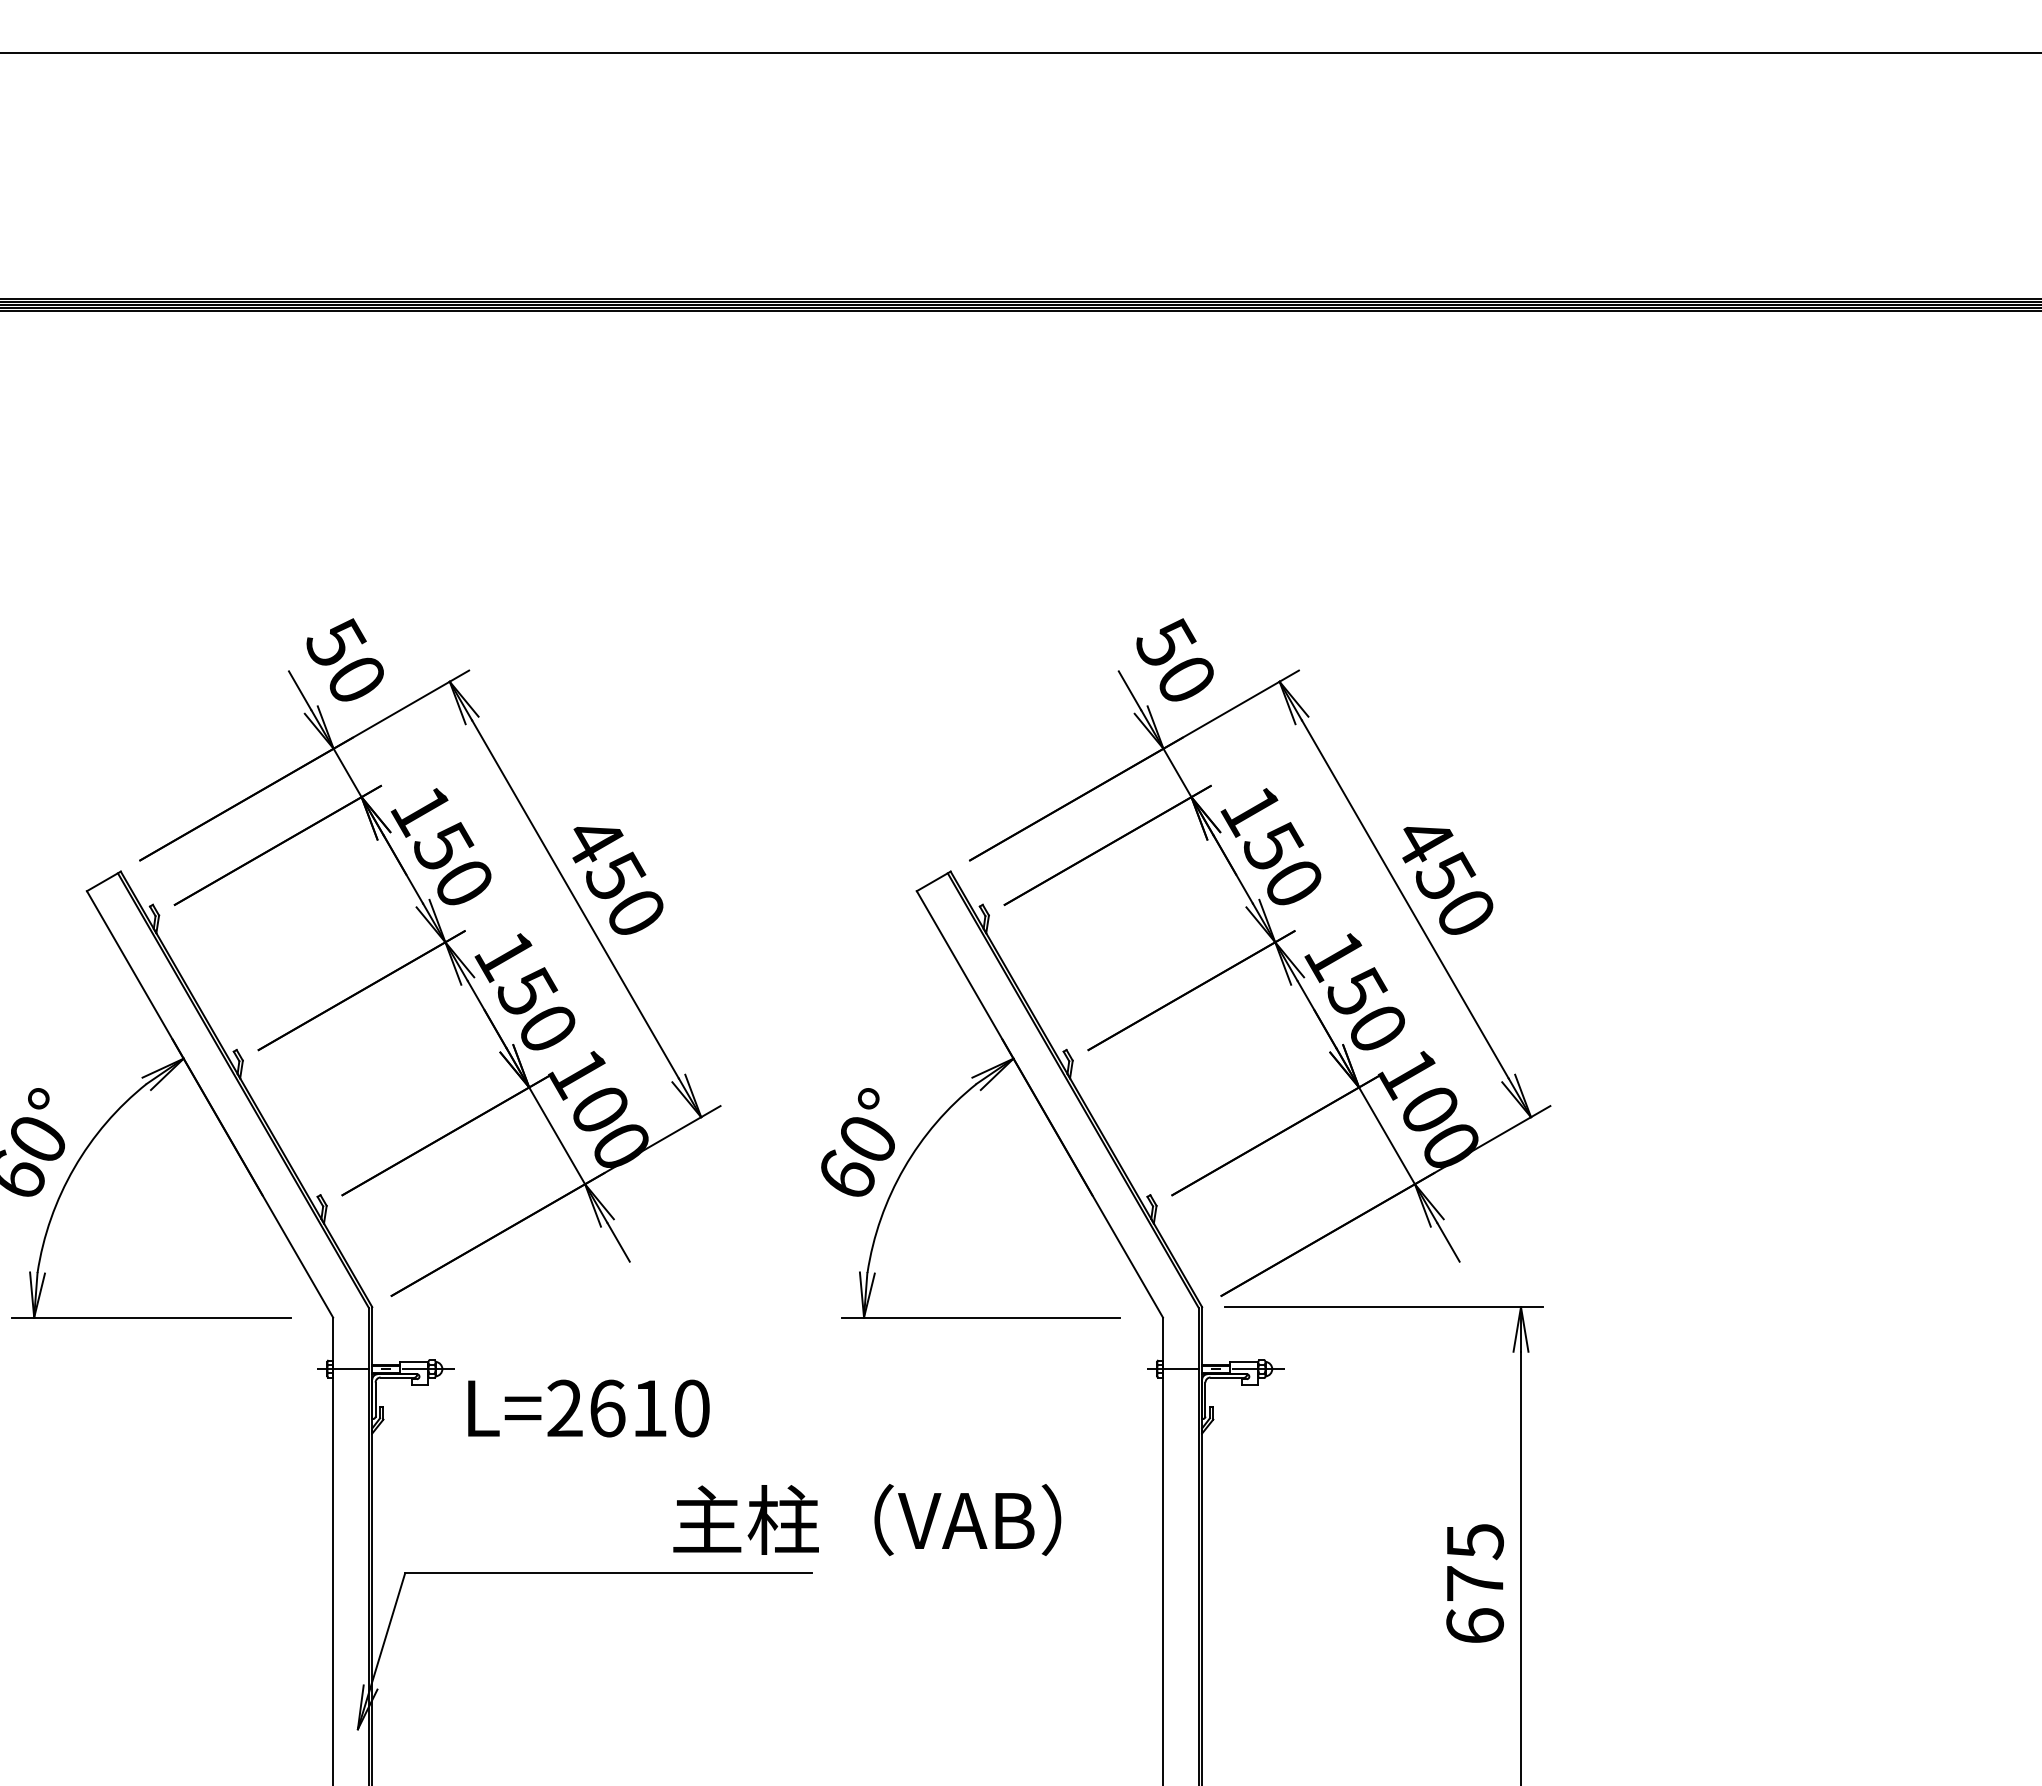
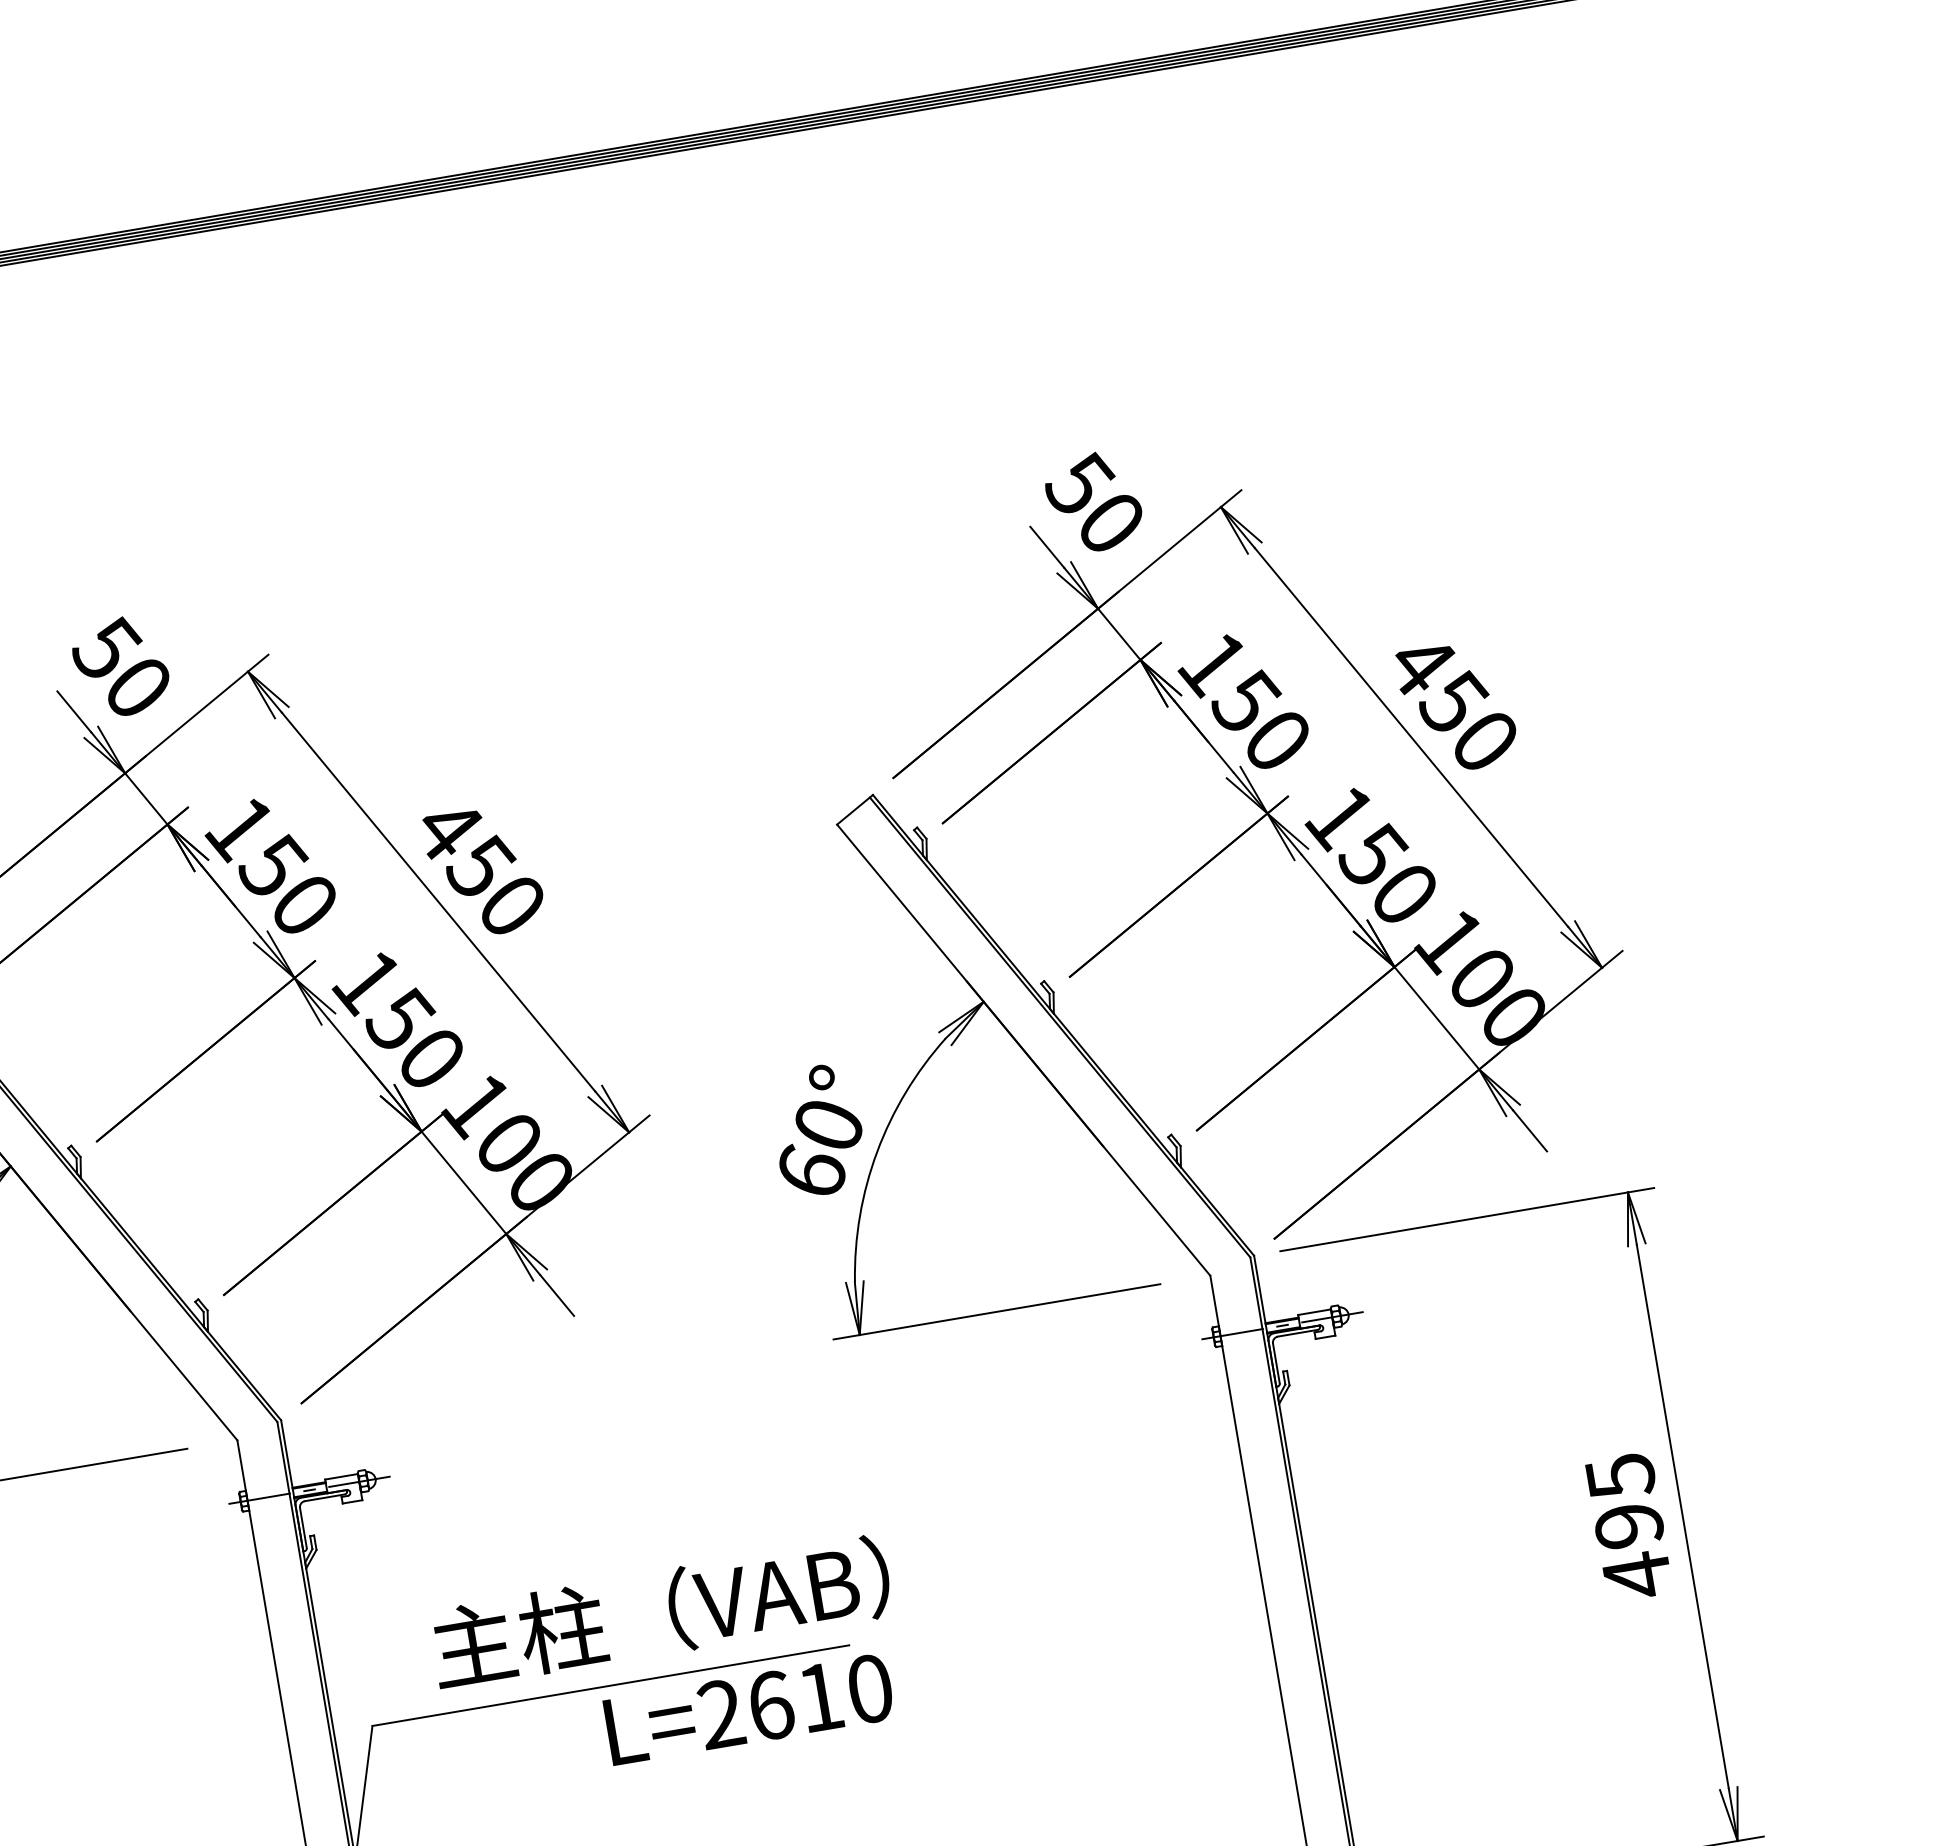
text: (588, 1408) -> (748, 1709), moved
text: (867, 1519) -> (661, 1612), moved
text: (1475, 1605) -> (1633, 1551), 675 -> 495

